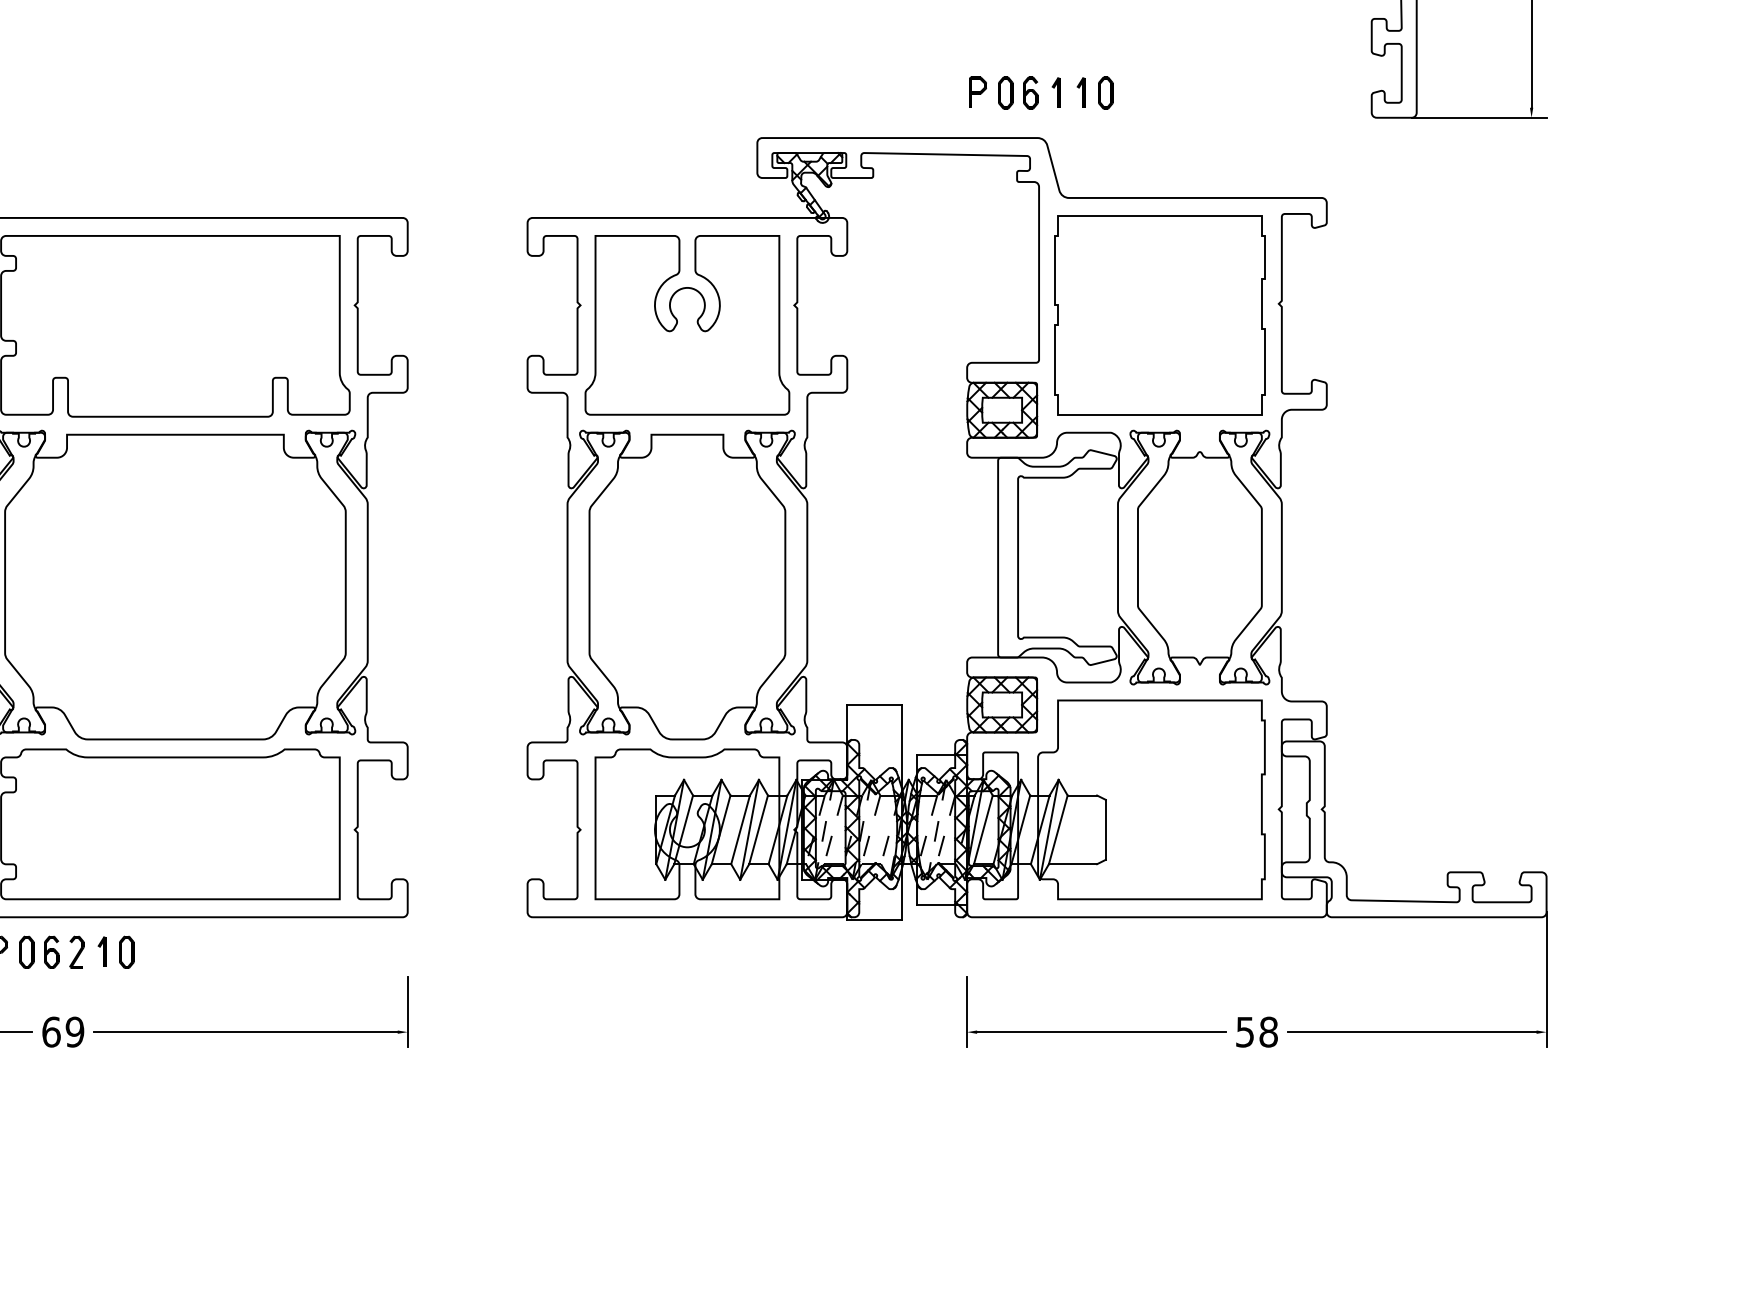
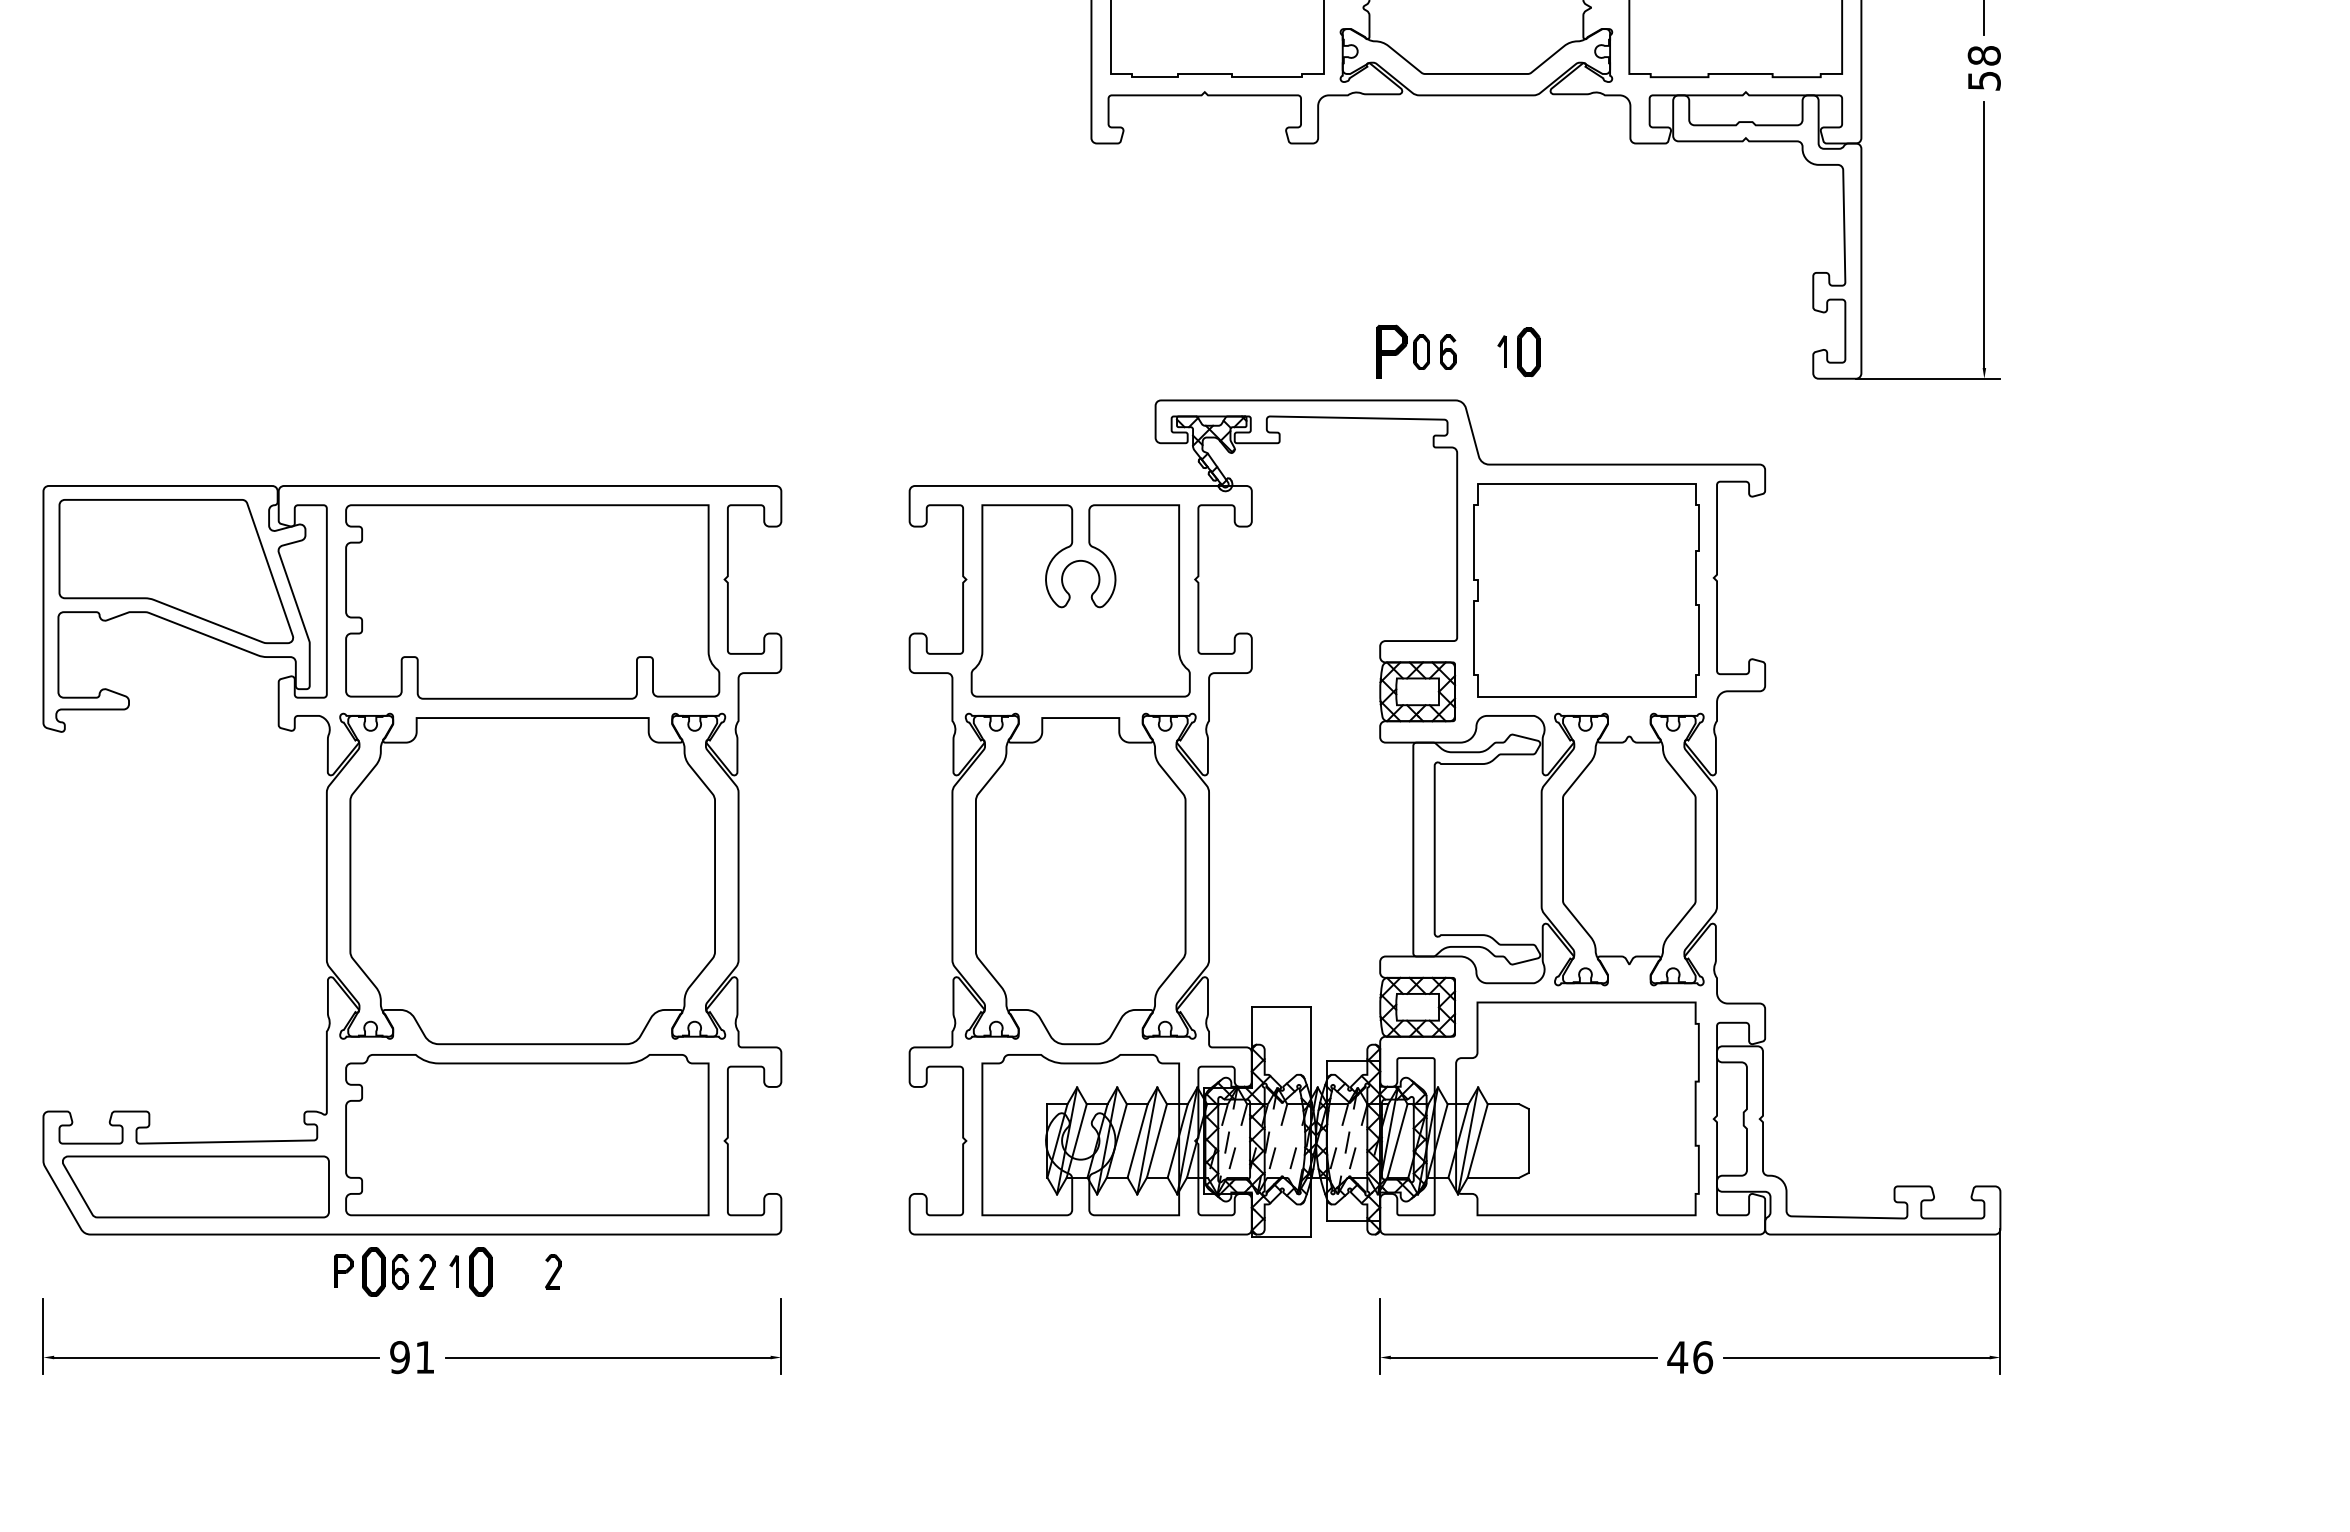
part: (977, 91) -> (1391, 350), size x1.6
part: (1056, 92) -> (1475, 351), removed
part: (1105, 92) -> (1528, 351), size x1.4
part: (26, 951) -> (373, 1271), size x1.4
part: (126, 951) -> (480, 1271), size x1.4
part: (194, 951) -> (553, 1271), added
text: (63, 1032) -> (412, 1357), 69 -> 91
text: (1257, 1032) -> (1690, 1357), 58 -> 46

